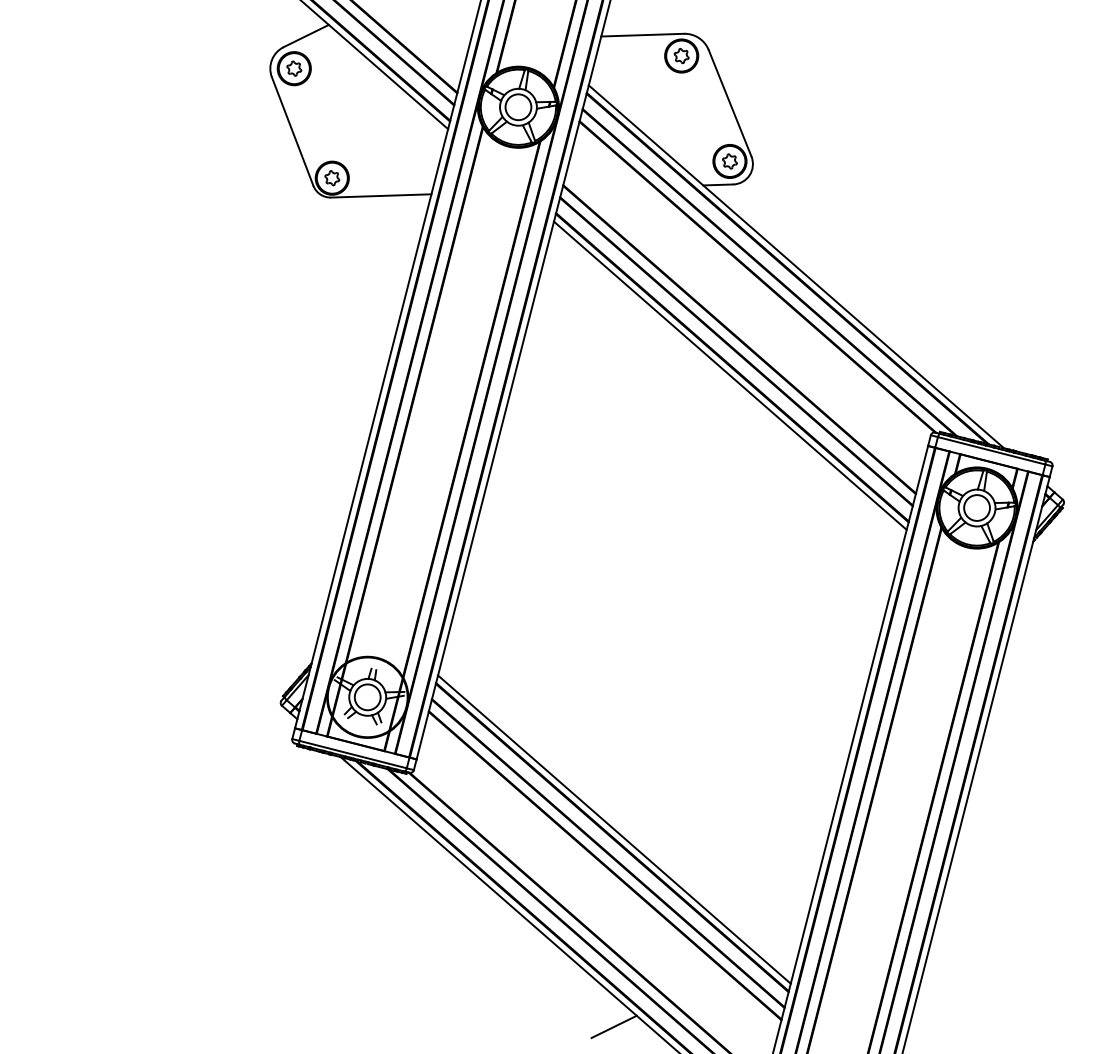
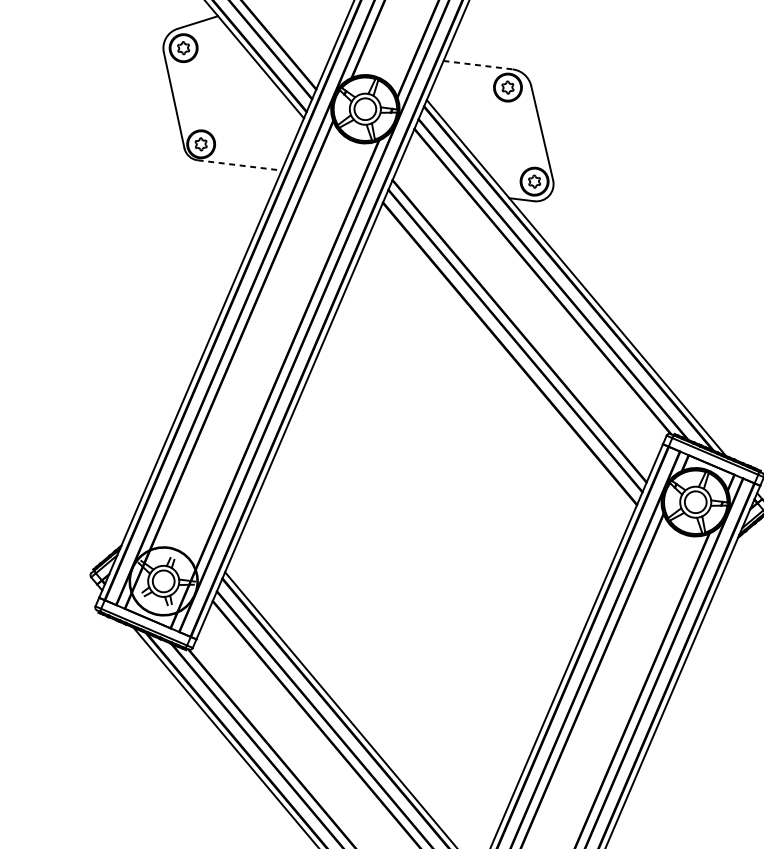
line: (643, 35) -> (478, 65), solid -> dashed
line: (381, 195) -> (239, 165), solid -> dashed
line: (730, 375) -> (507, 360), removed

